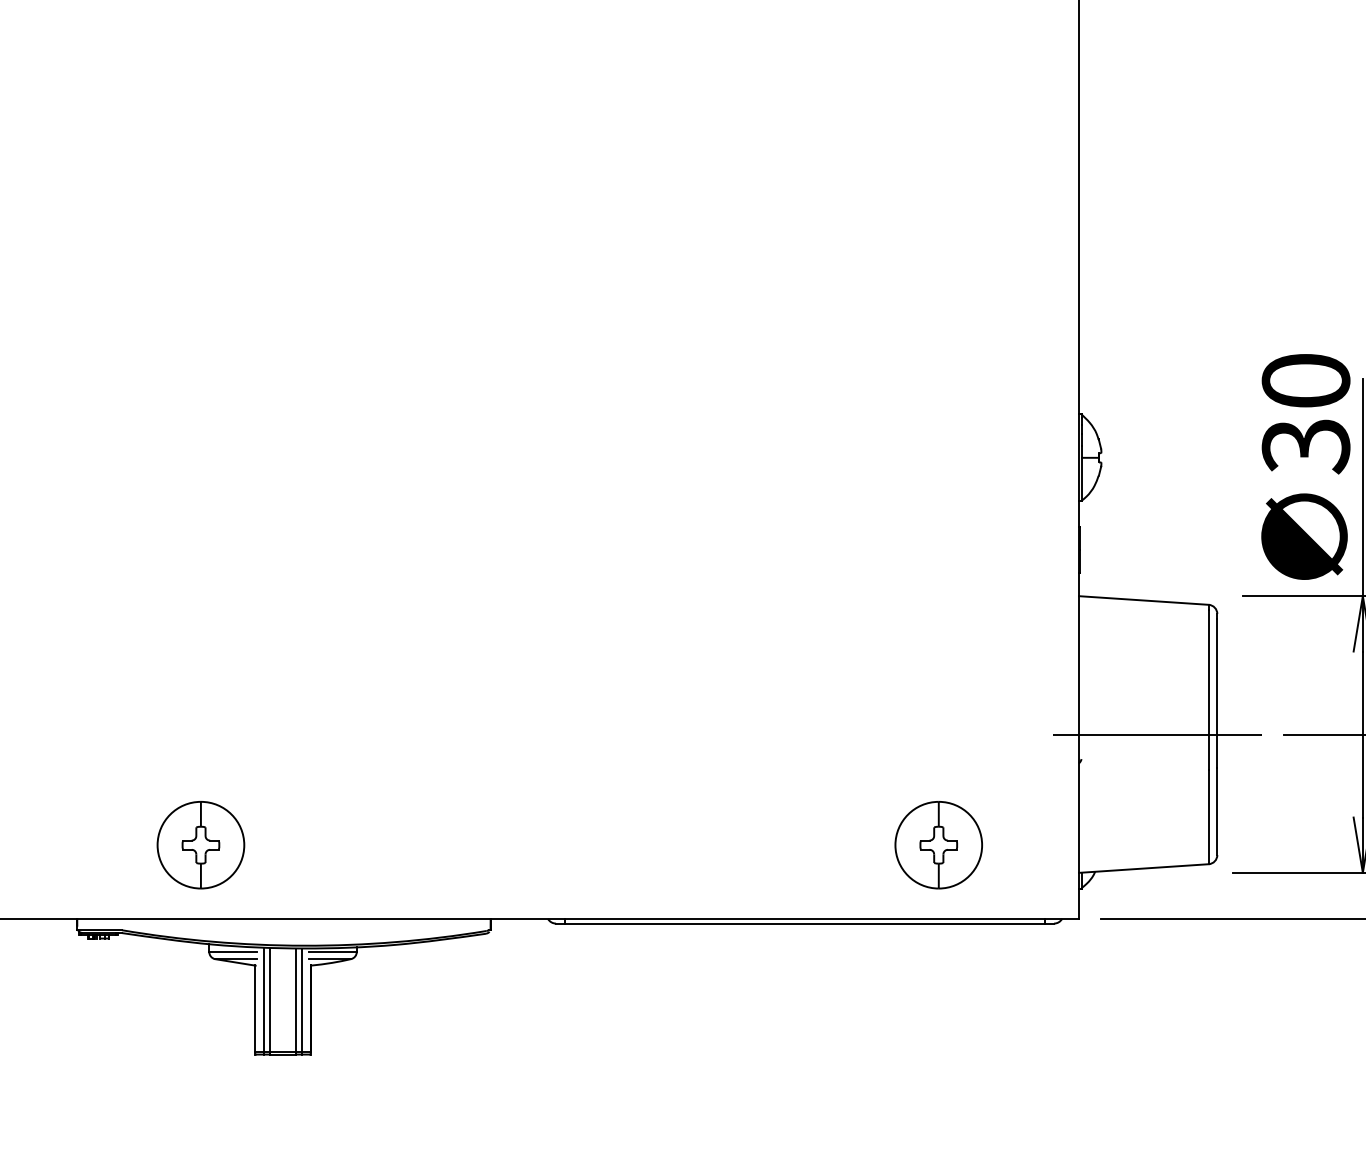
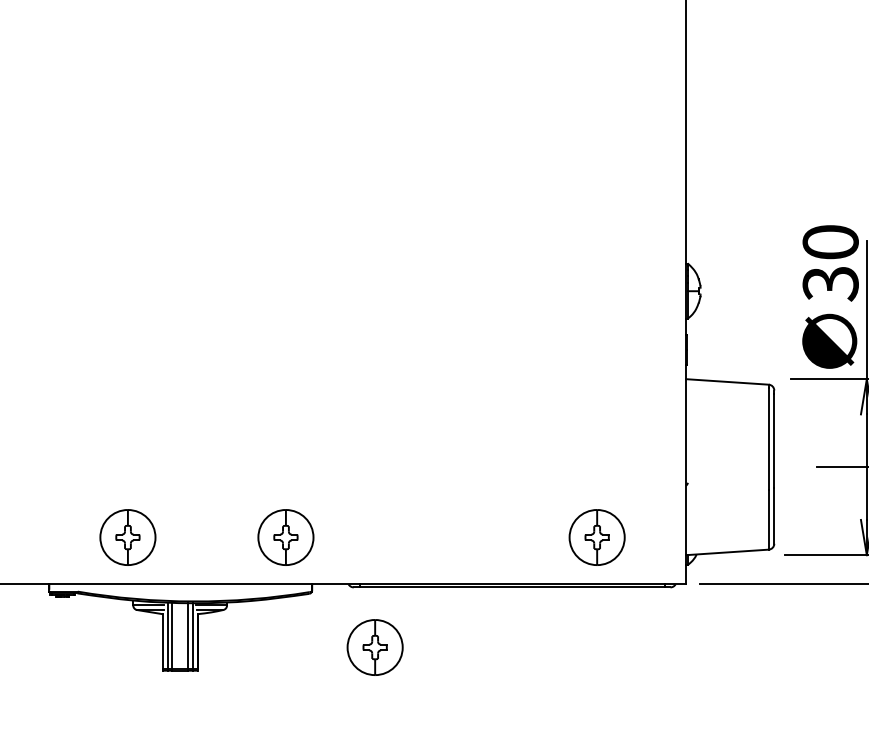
line: (1156, 735) -> (735, 467), removed
part: (448, 845) -> (285, 537), added
part: (588, 1018) -> (374, 647), added

